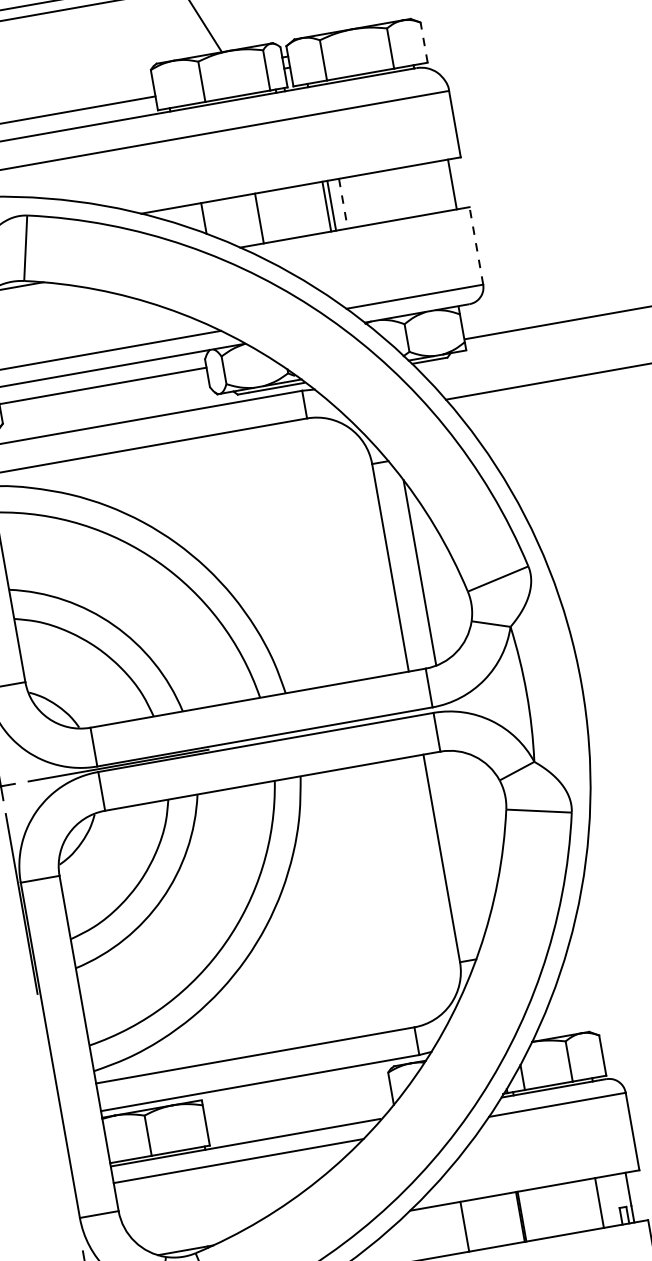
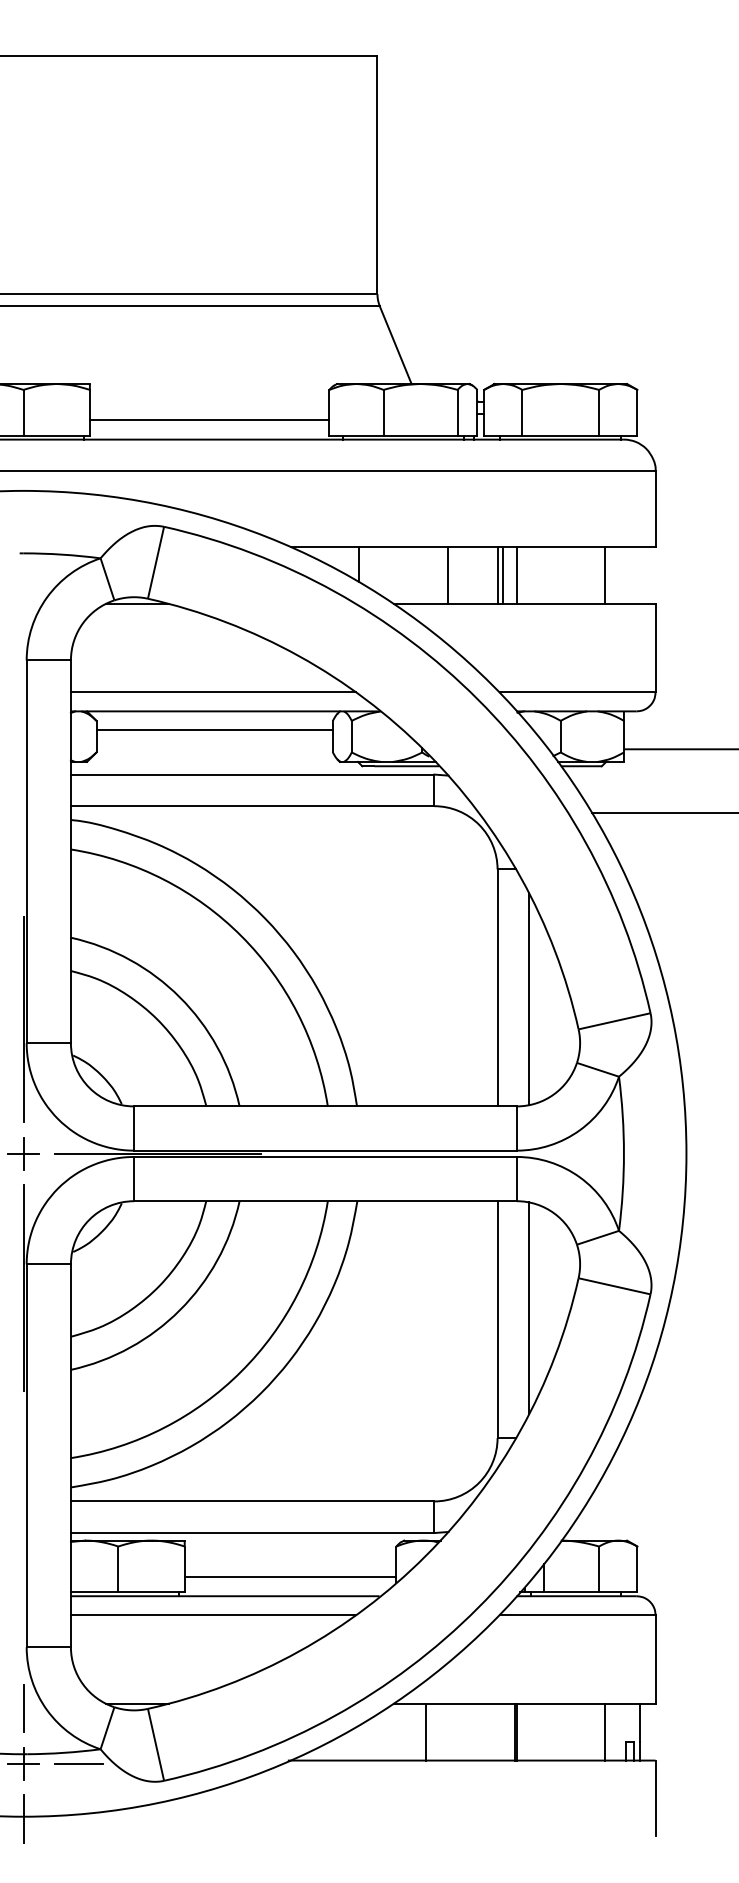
line: (424, 42) -> (637, 412), dashed -> solid
line: (452, 184) -> (605, 575), moved
line: (343, 204) -> (516, 576), dashed -> solid
line: (259, 218) -> (447, 575), moved
line: (476, 245) -> (655, 647), dashed -> solid
line: (467, 843) -> (529, 1308), added
line: (300, 1116) -> (290, 1577), added
line: (464, 1226) -> (426, 1731), moved

